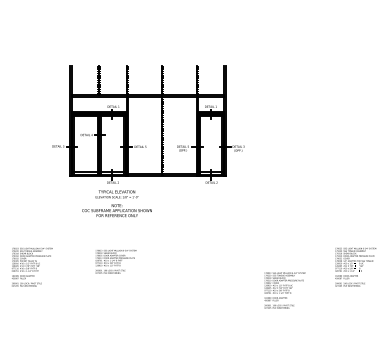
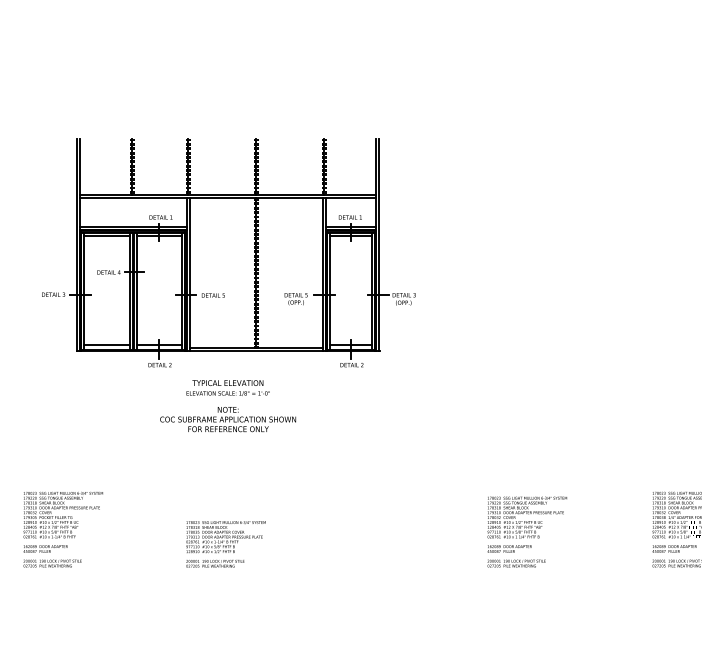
part: (148, 124) -> (229, 252), moved
text: (115, 261) -> (225, 543), moved
text: (284, 290) -> (526, 532), moved

